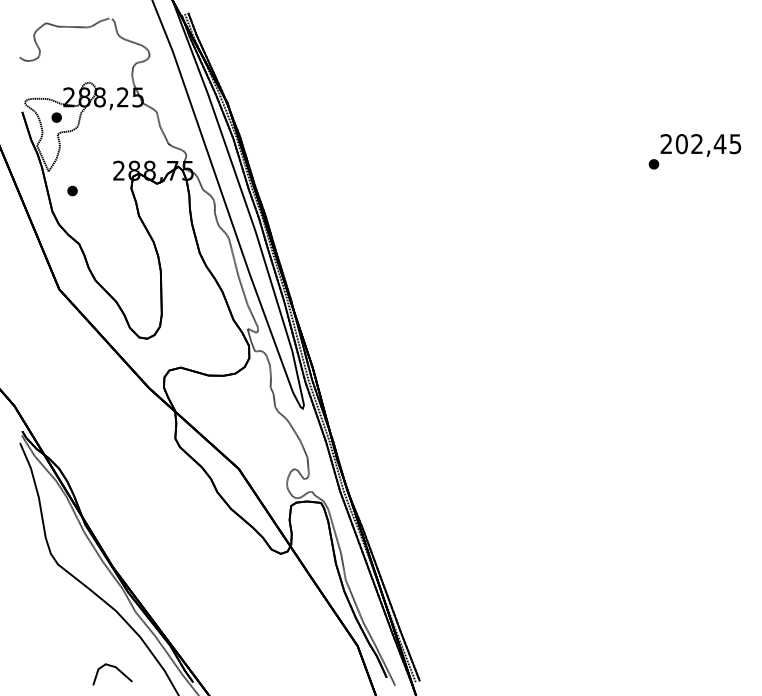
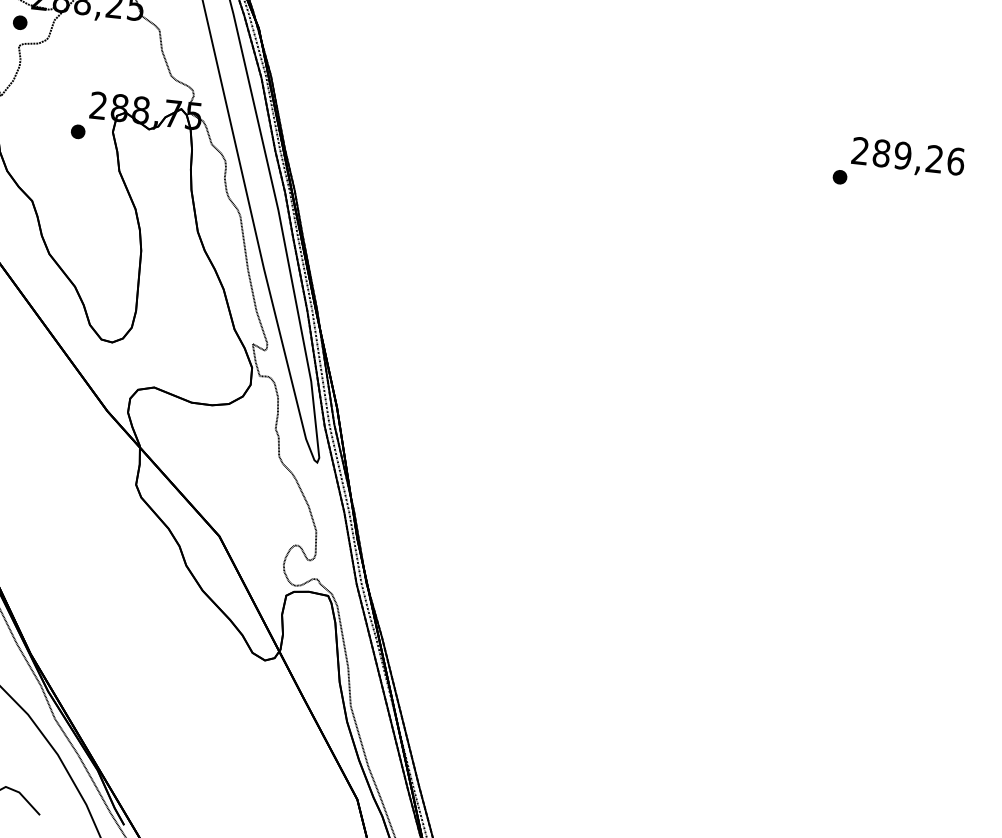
text: (708, 144) -> (918, 157), 202,45 -> 289,26
part: (72, 190) -> (78, 131), moved

